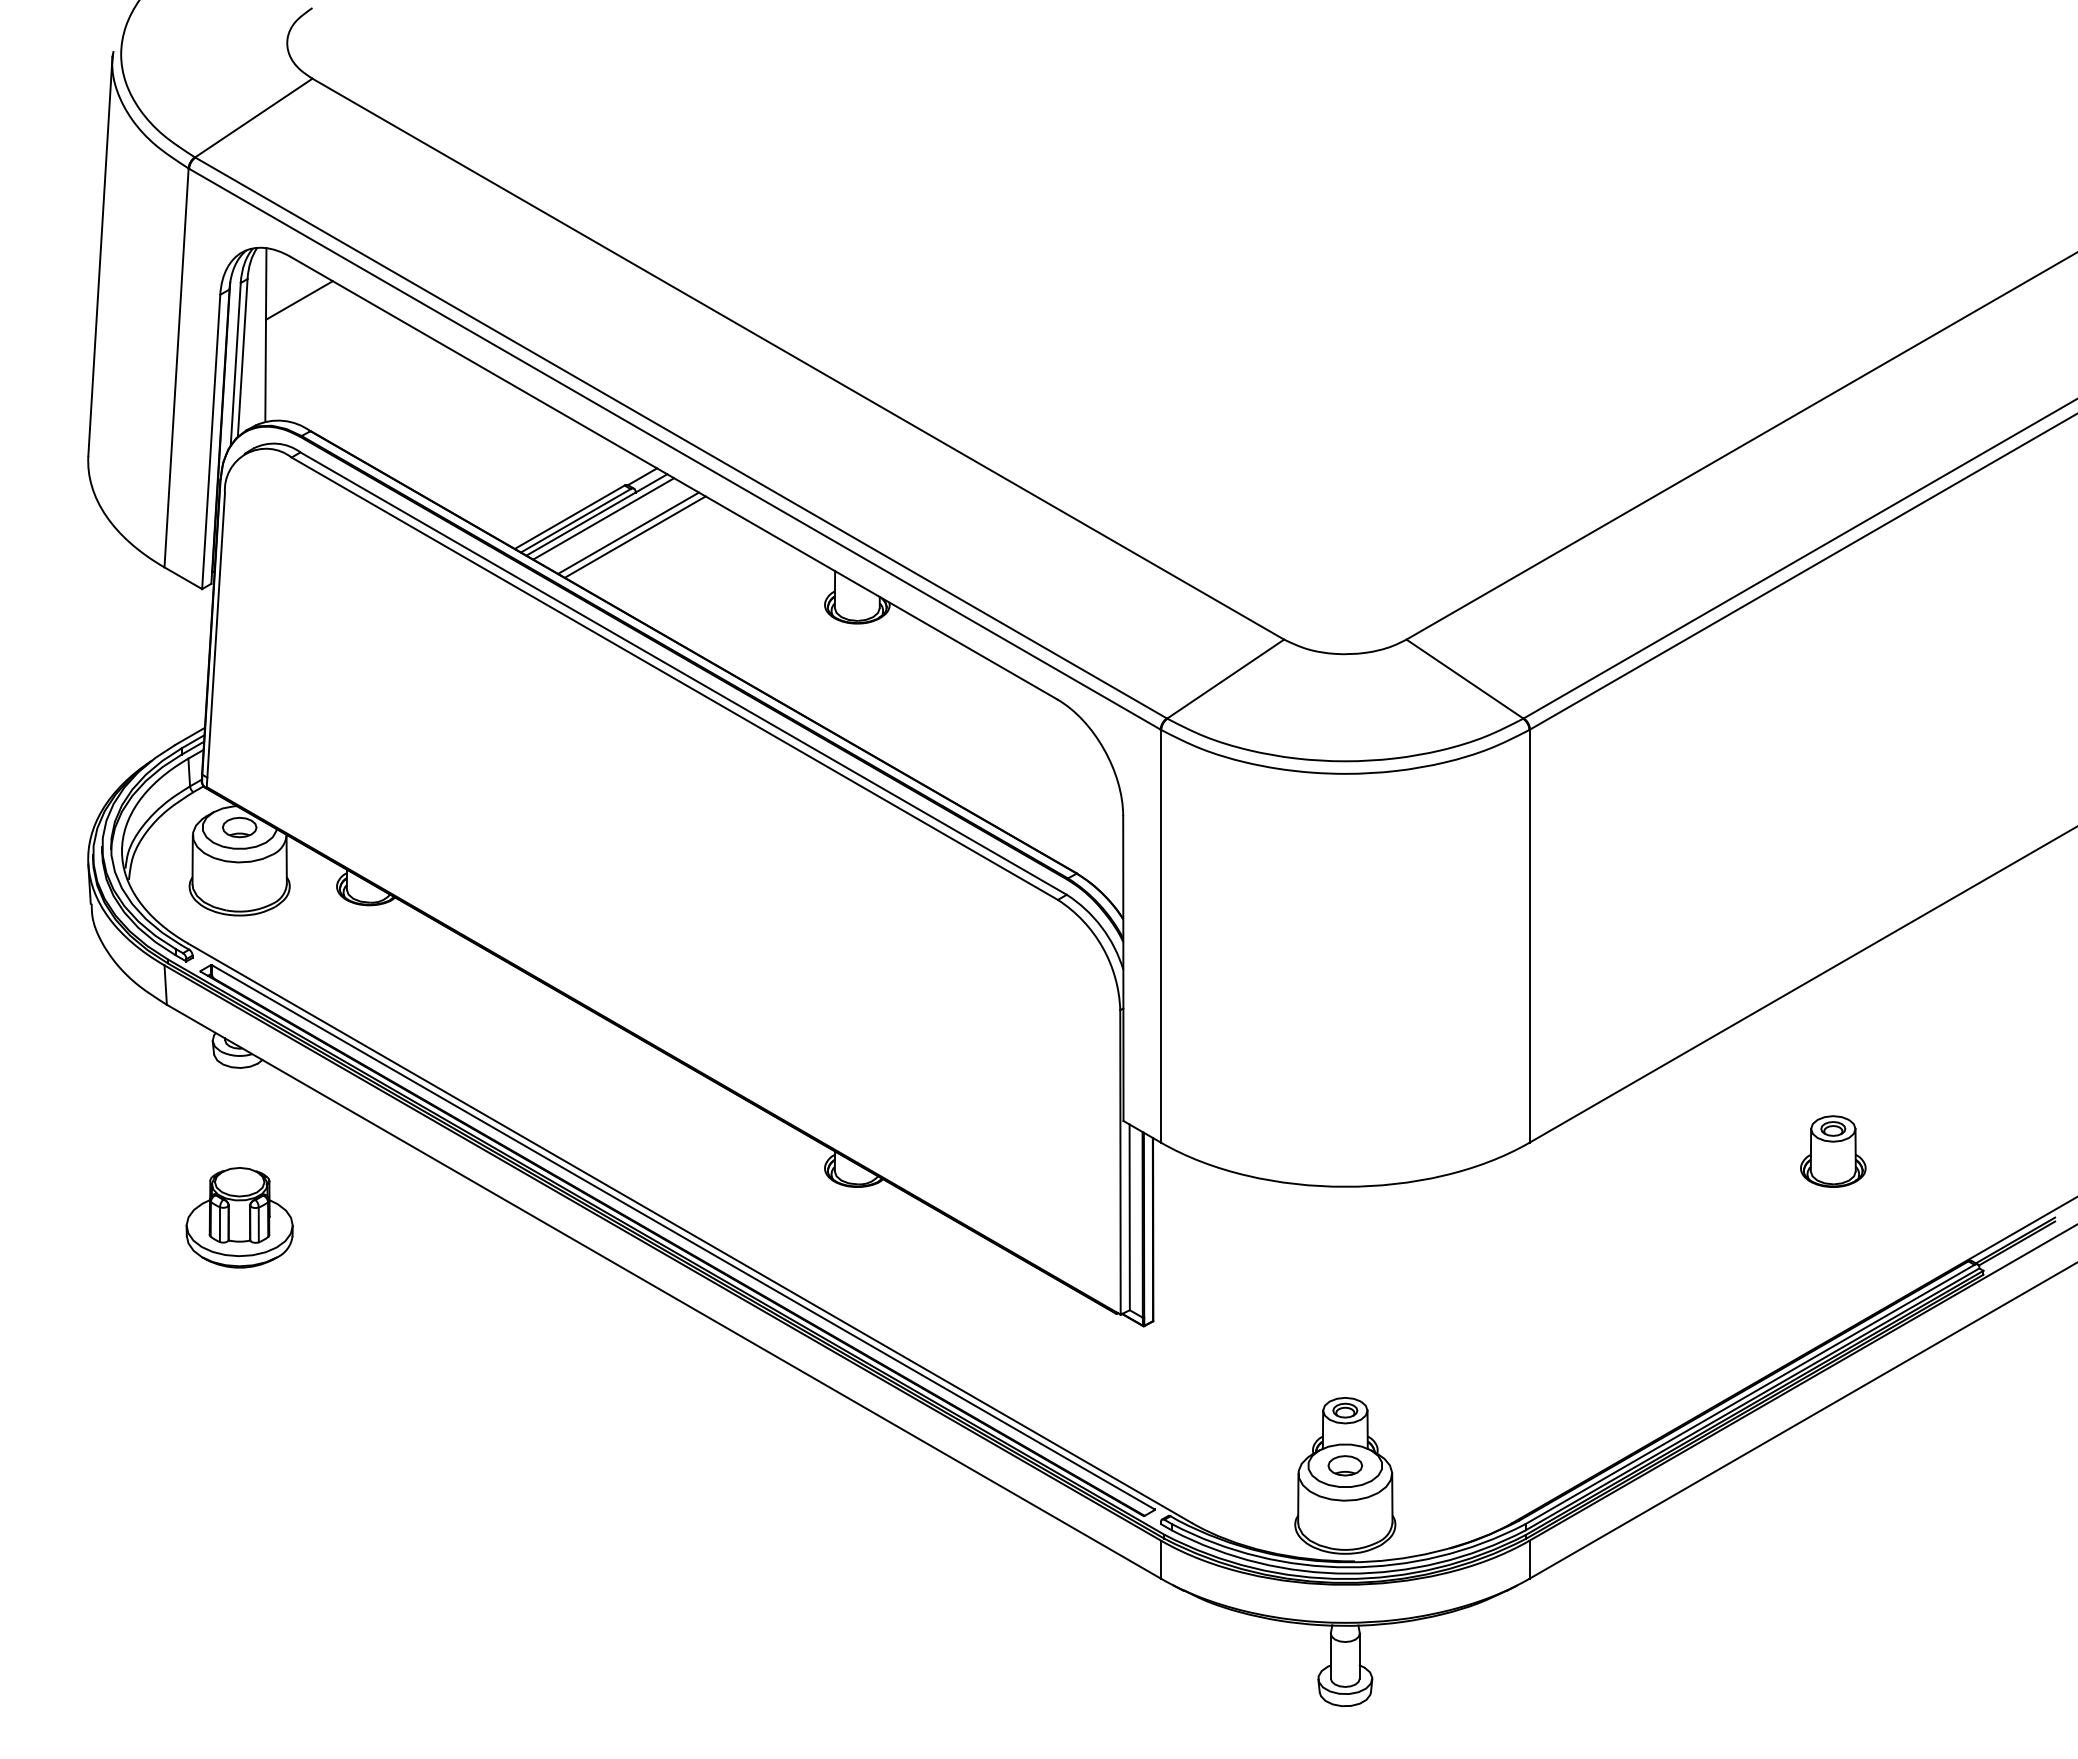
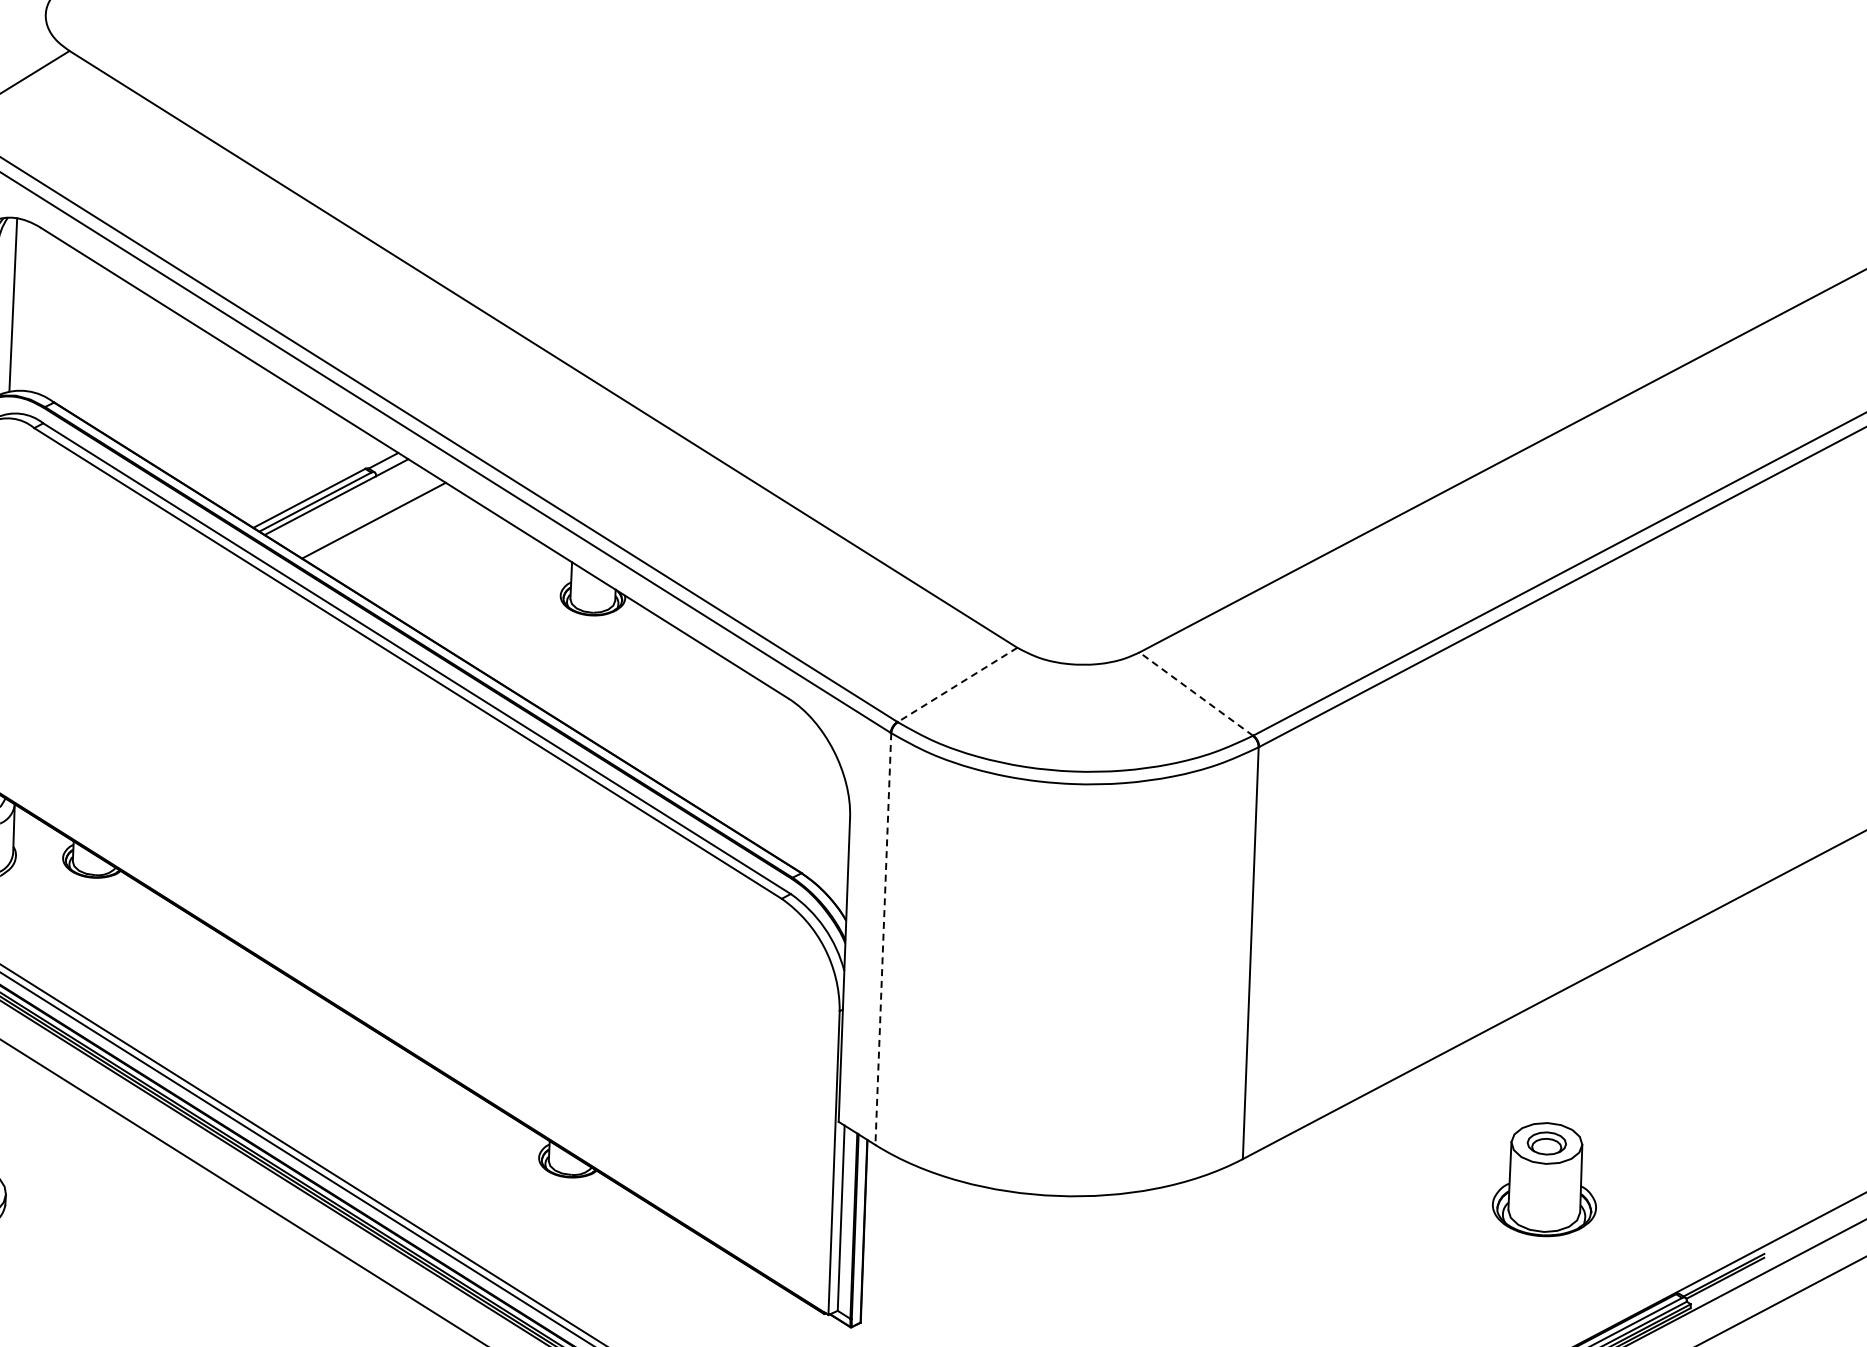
line: (299, 300) -> (48, 271), removed
line: (603, 518) -> (343, 500), removed
line: (628, 532) -> (367, 515), removed
line: (1225, 679) -> (957, 685), solid -> dashed
line: (1464, 679) -> (1195, 694), solid -> dashed
line: (1161, 936) -> (883, 939), solid -> dashed
part: (1833, 1151) -> (1545, 1179), size x1.6

